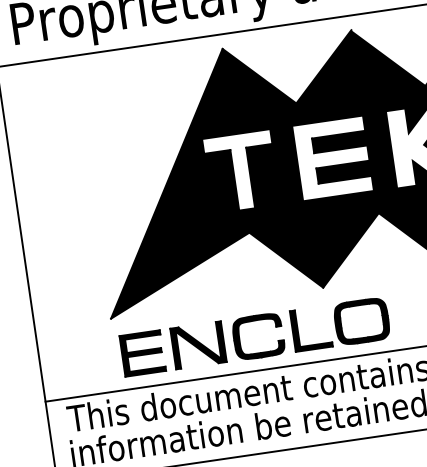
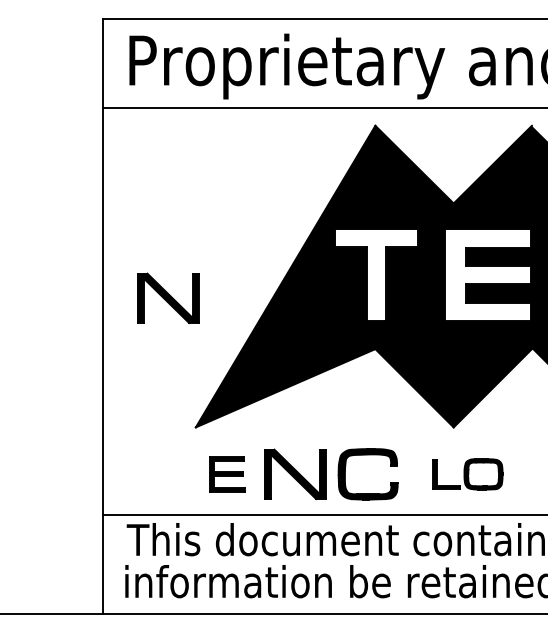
part: (72, 215) -> (168, 297), added
part: (340, 324) -> (467, 474), size x0.6
part: (142, 353) -> (227, 474), size x0.7

